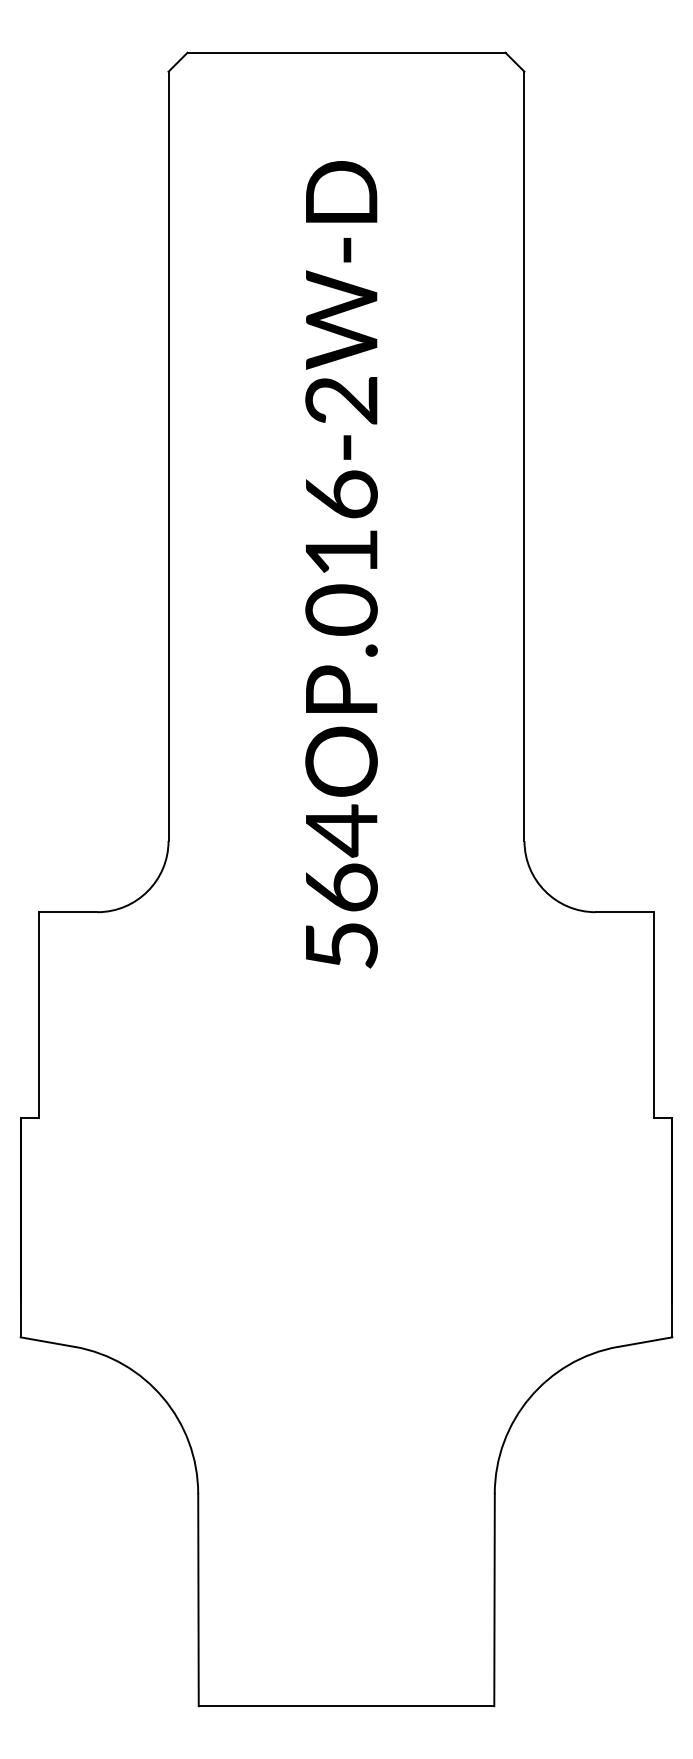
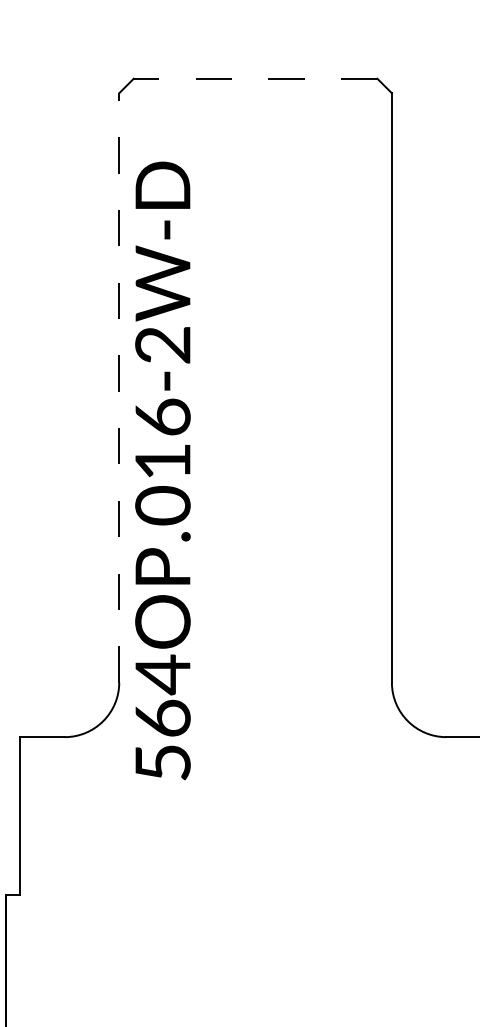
line: (346, 52) -> (255, 78), solid -> dashed
line: (168, 456) -> (119, 388), solid -> dashed
text: (341, 564) -> (162, 470), moved

